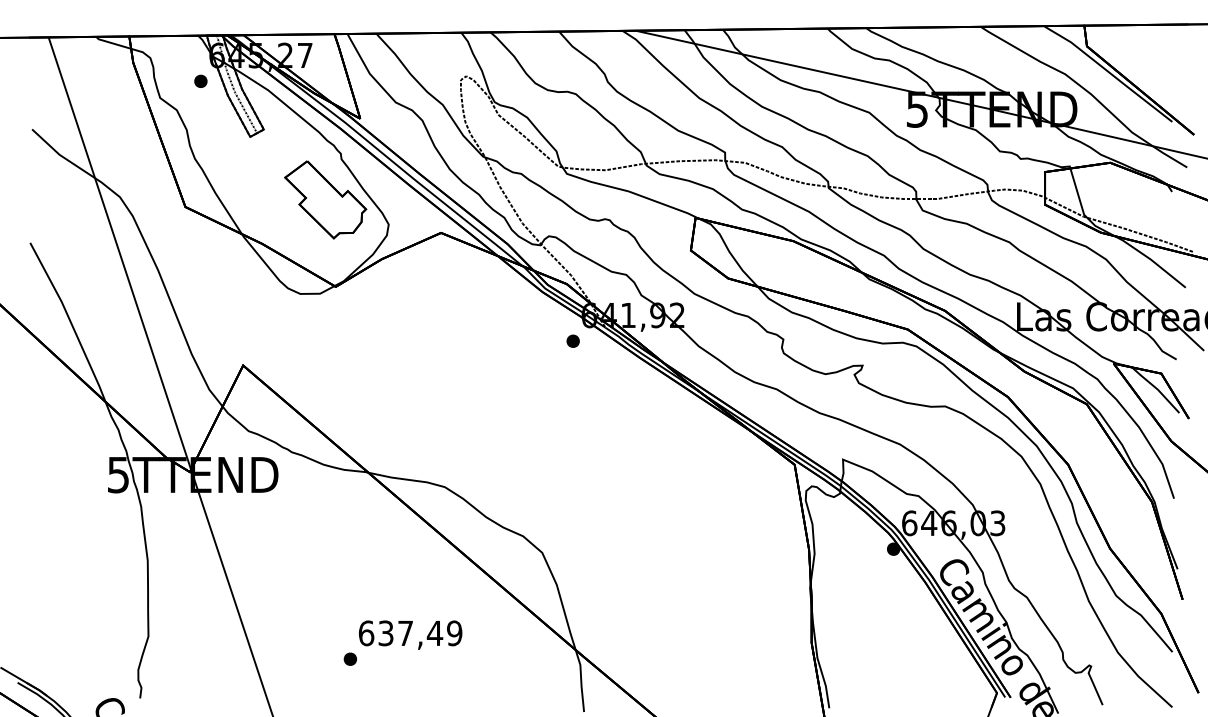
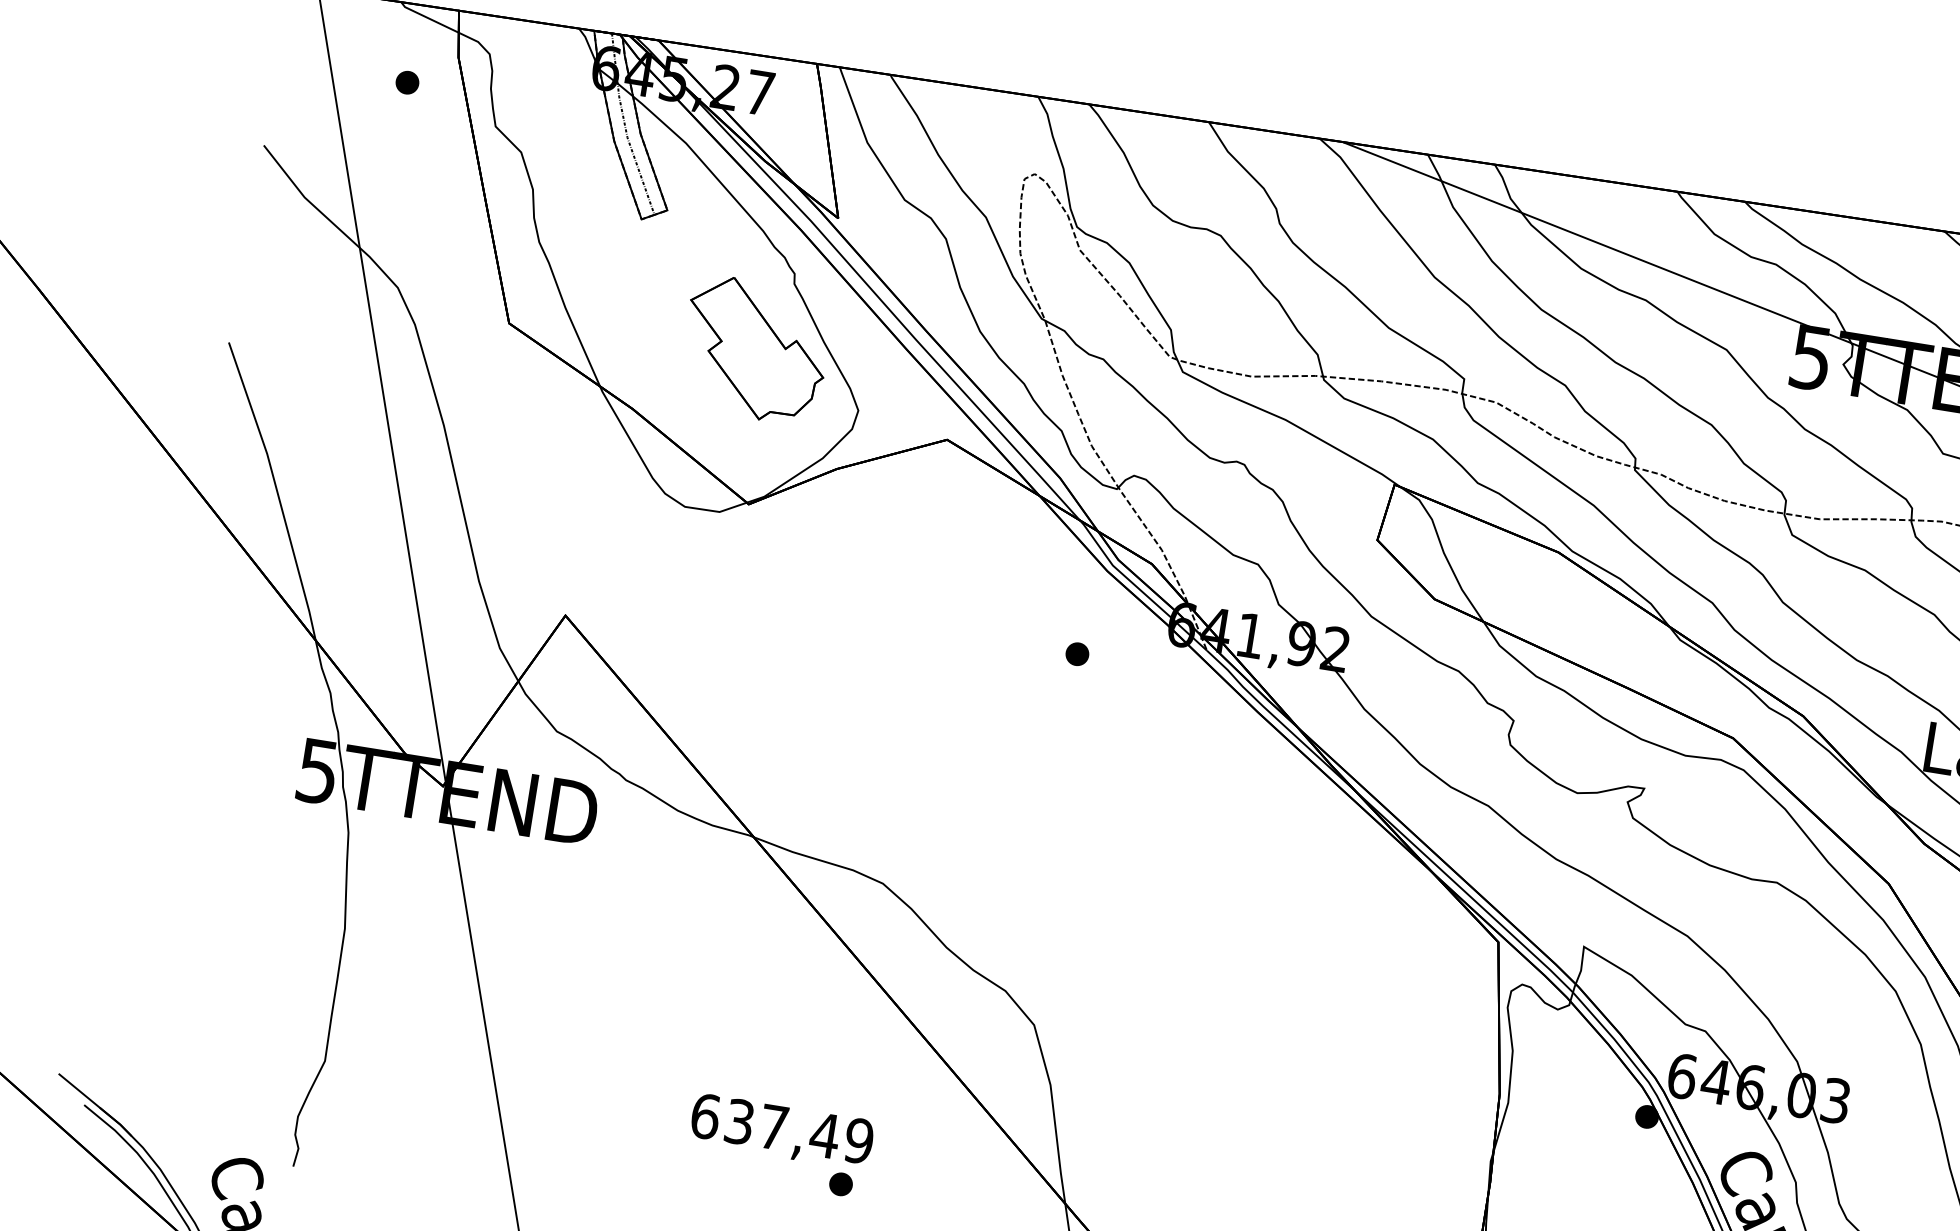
part: (200, 80) -> (407, 81), moved
part: (572, 340) -> (1076, 652), moved
part: (349, 658) -> (839, 1182), moved

